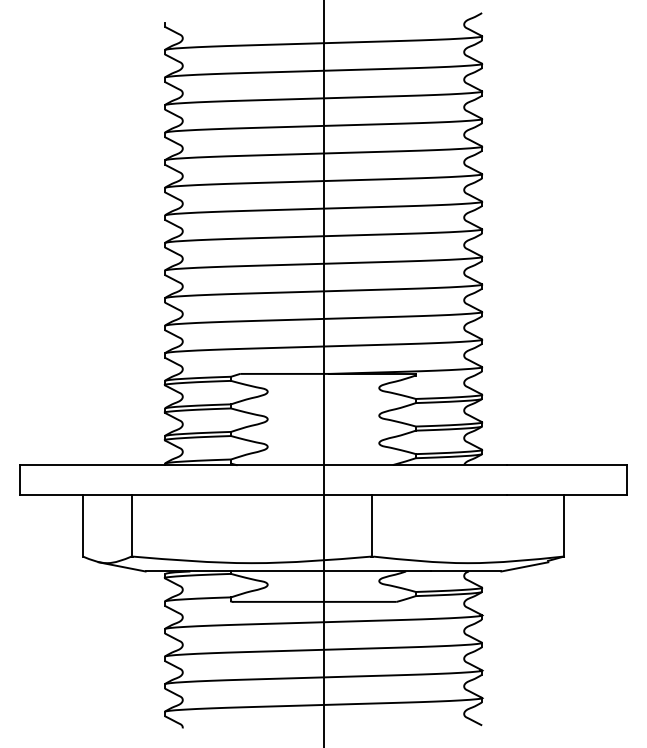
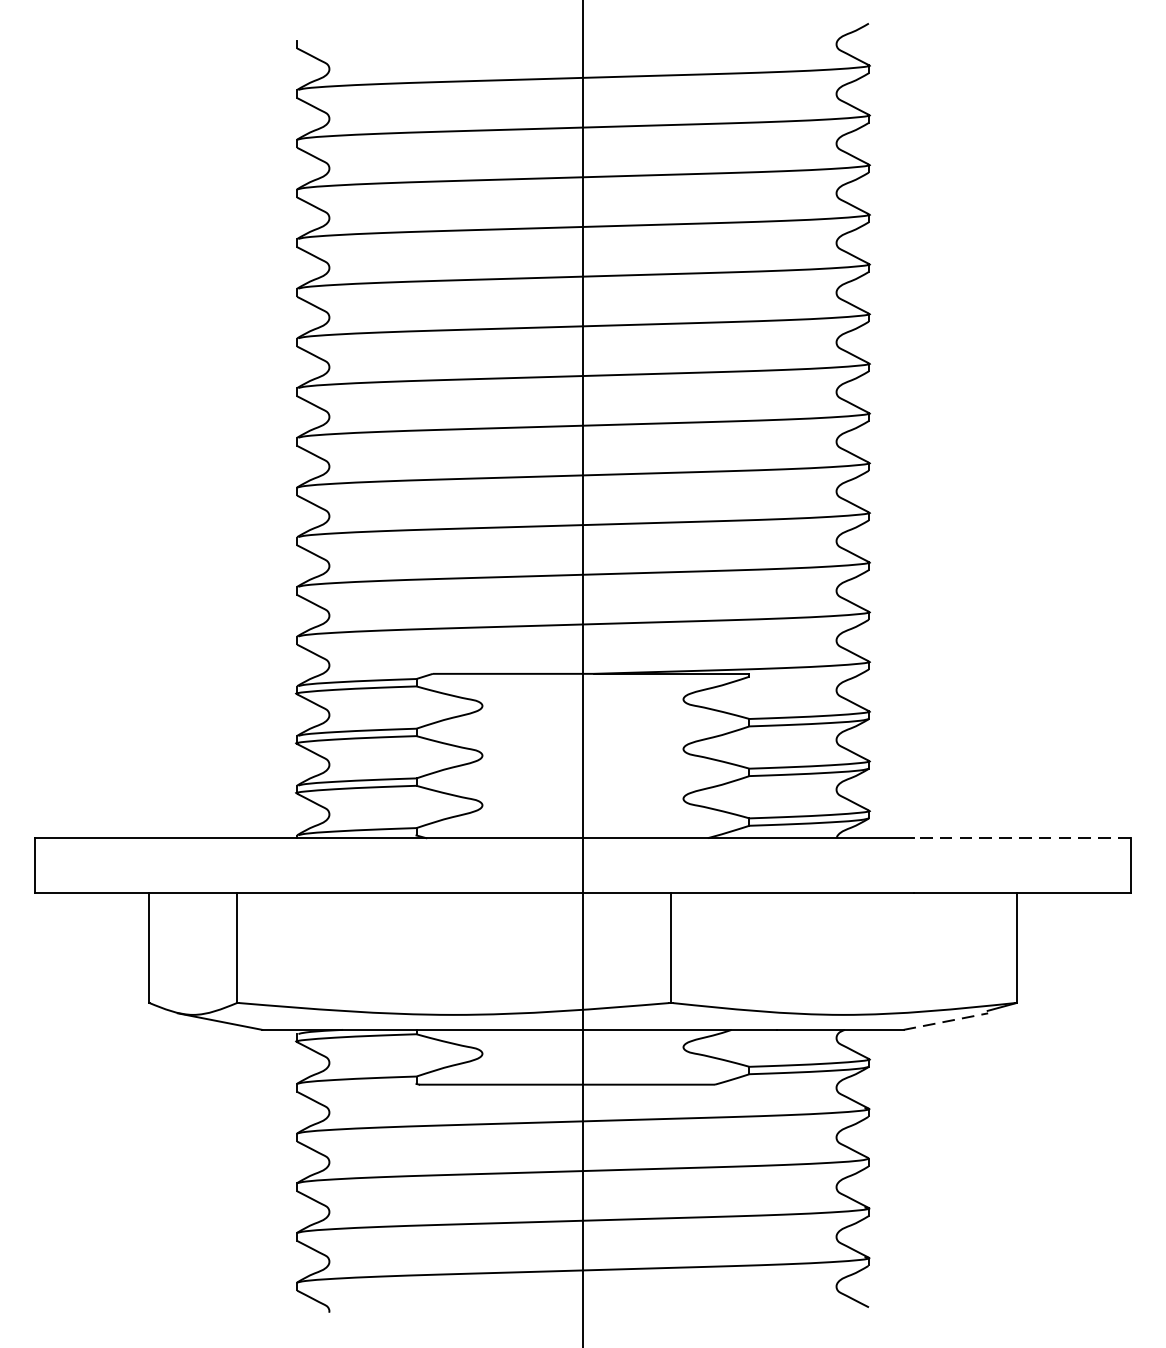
line: (566, 465) -> (1020, 838), solid -> dashed
line: (524, 566) -> (945, 1020), solid -> dashed

